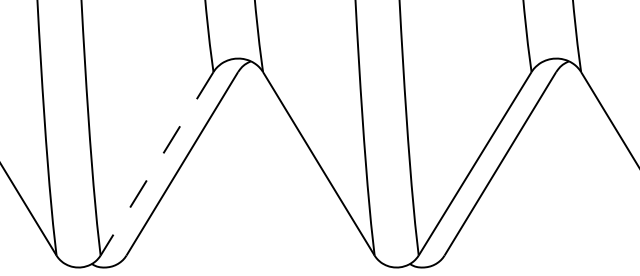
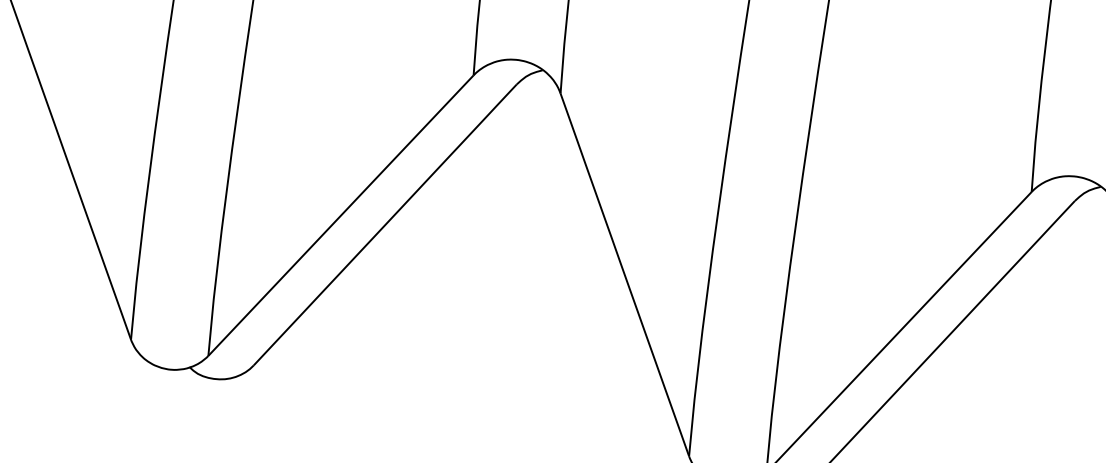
line: (156, 163) -> (340, 214), dashed -> solid

